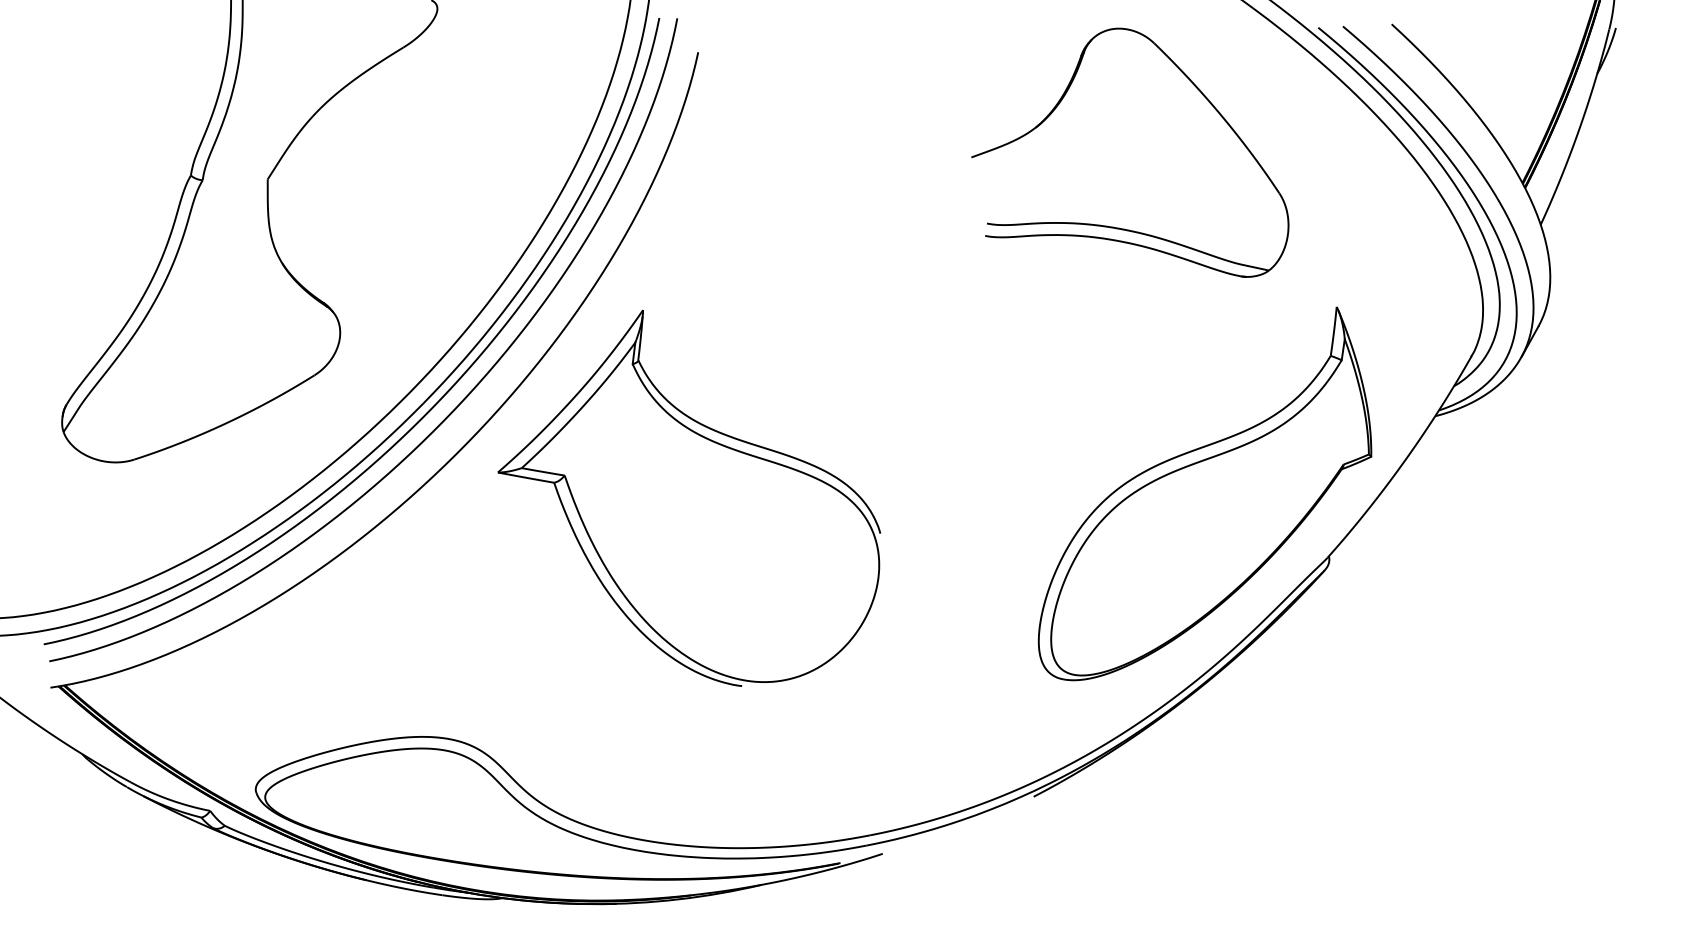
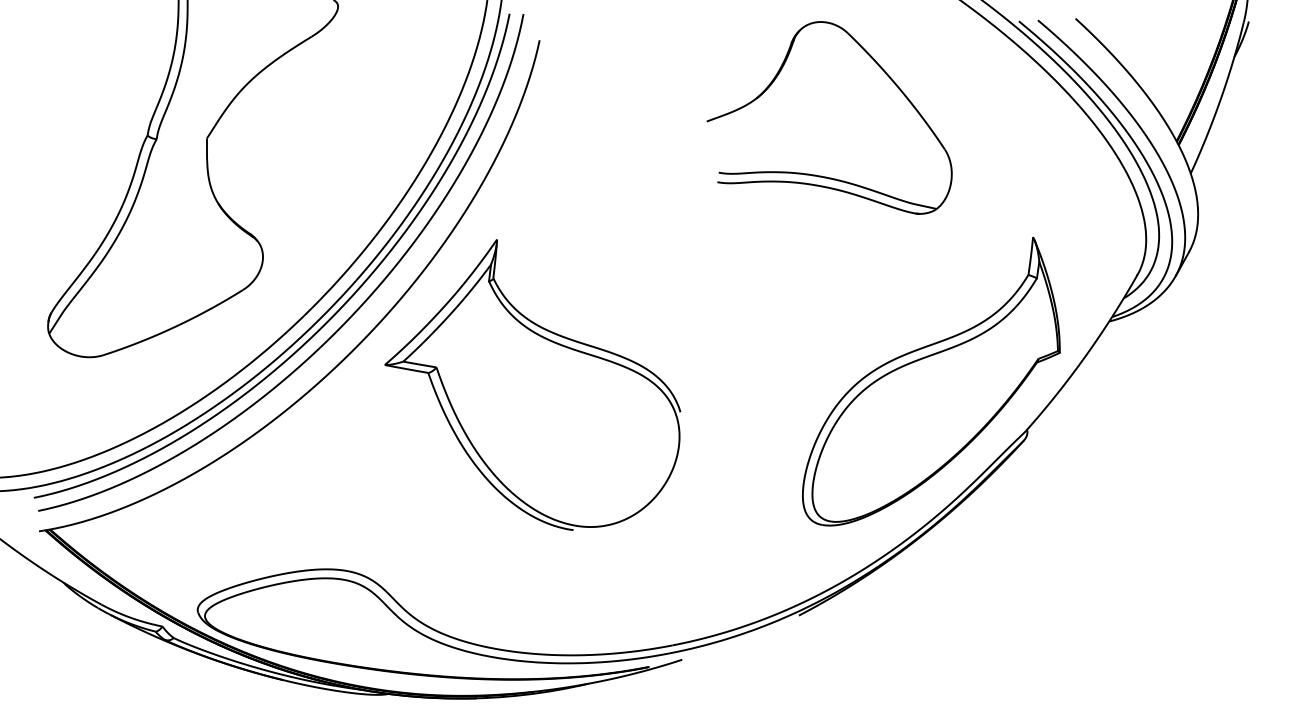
part: (1119, 227) -> (821, 175), moved

